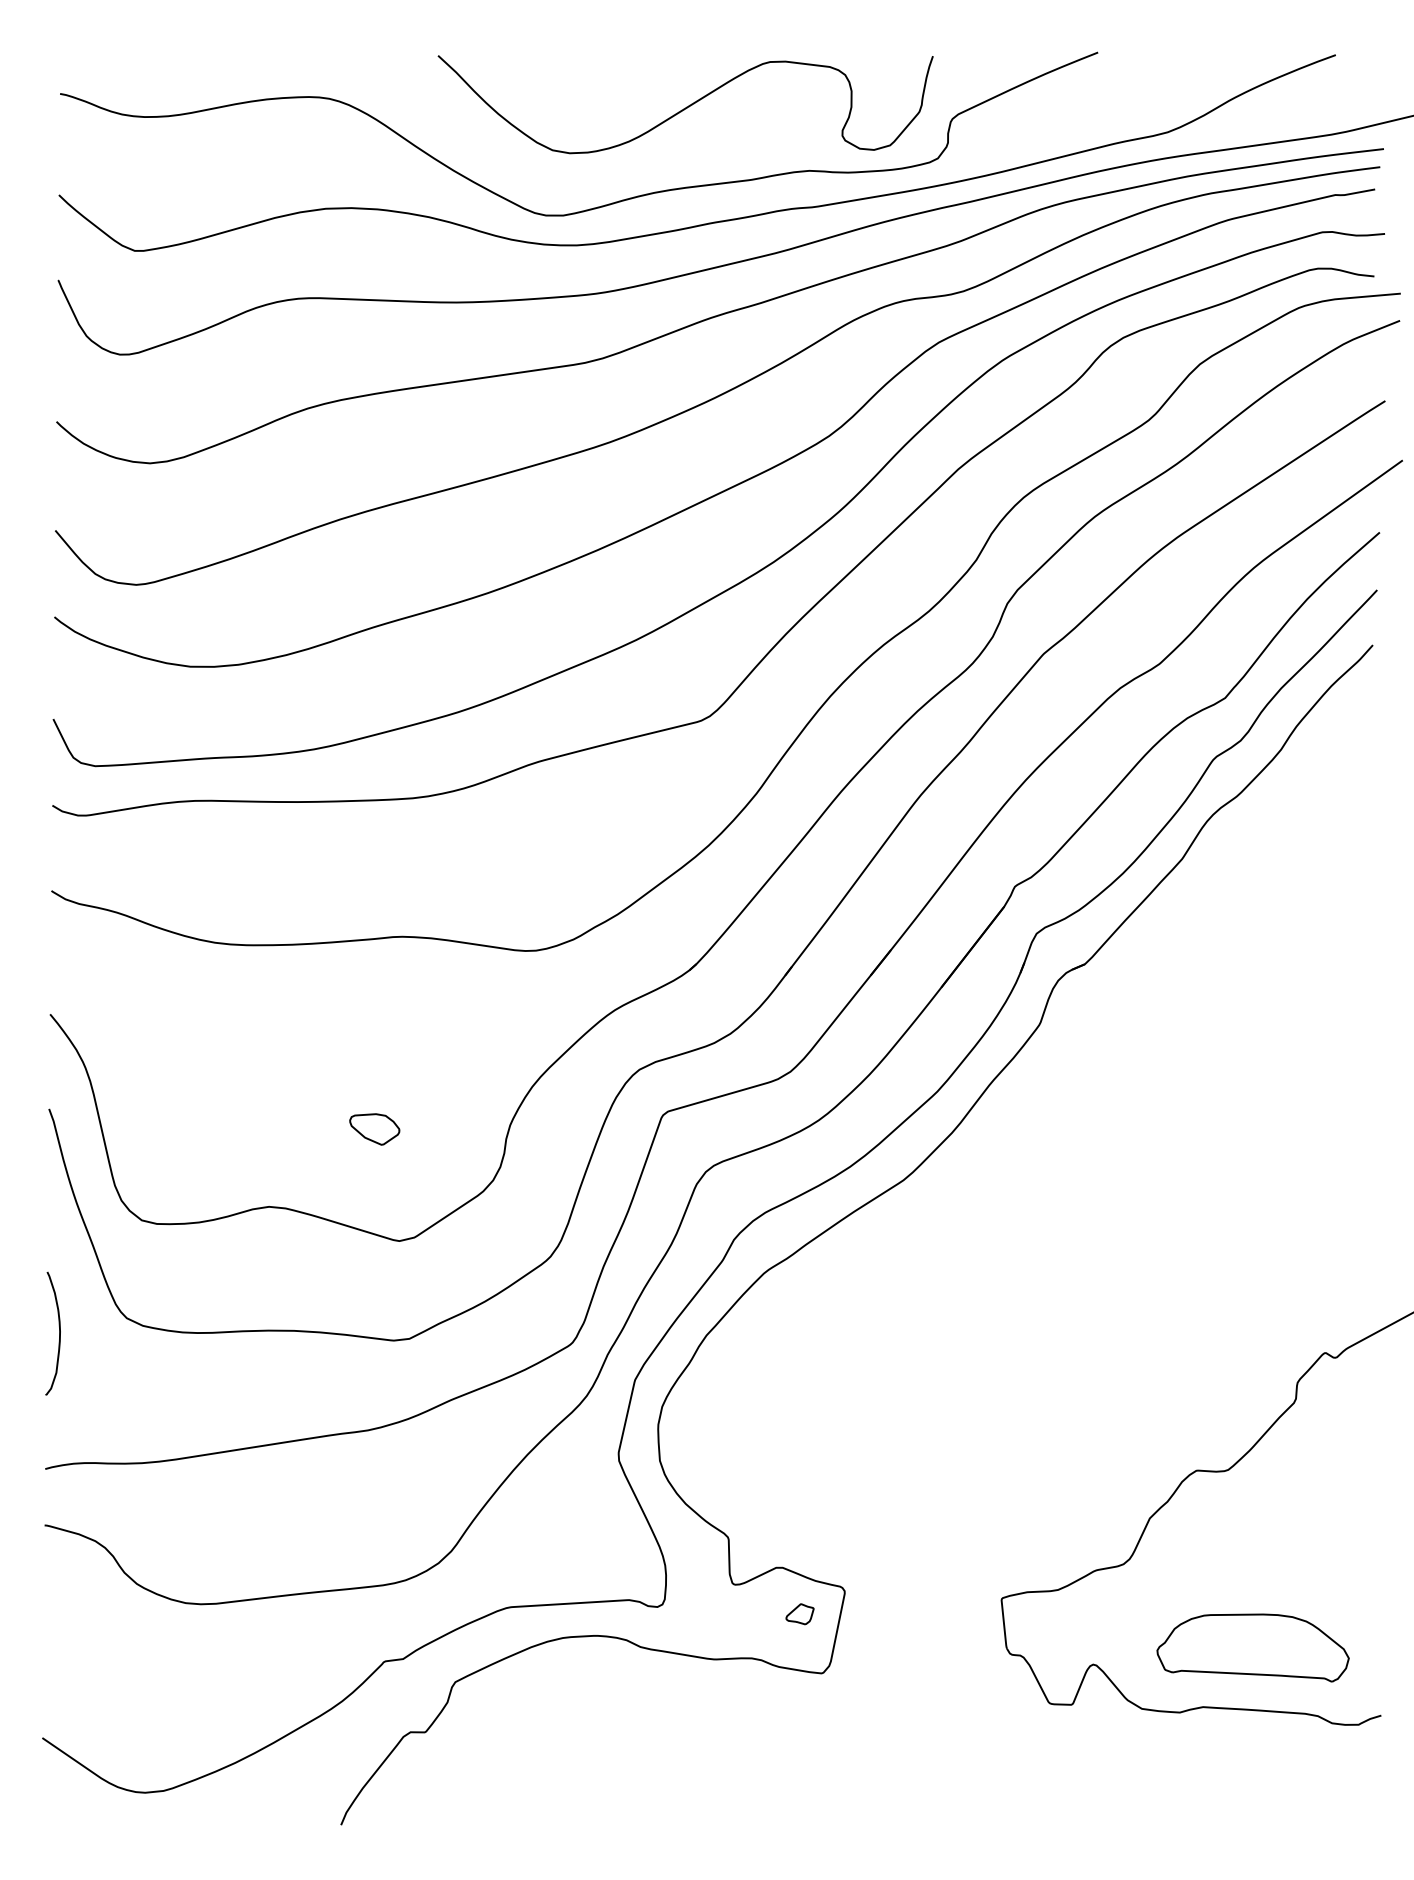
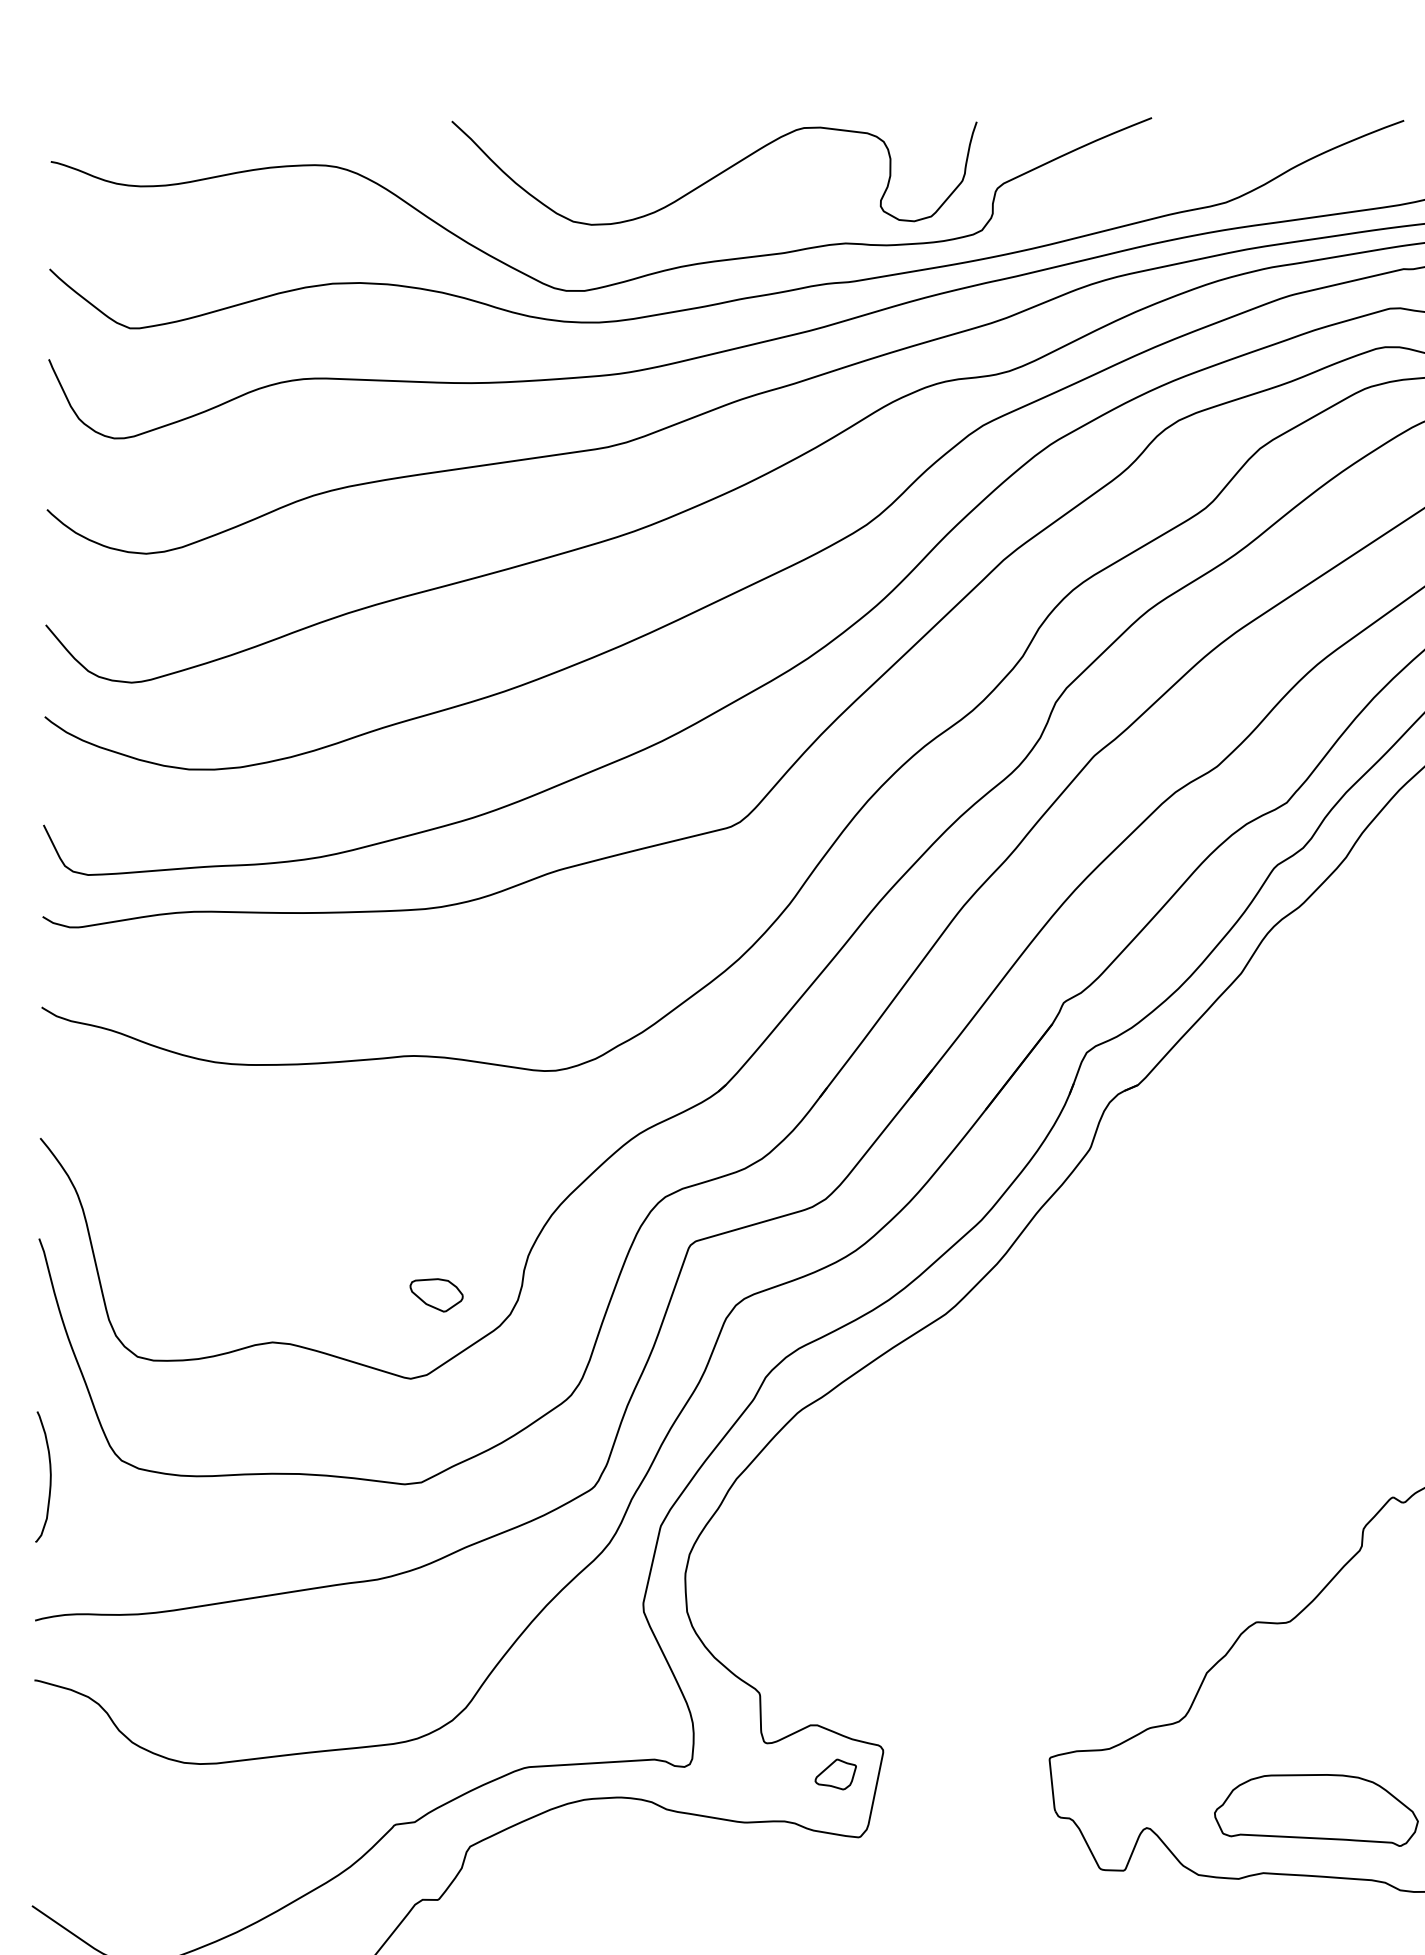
part: (374, 1129) -> (436, 1295), moved
part: (799, 1614) -> (835, 1774), size x1.4

